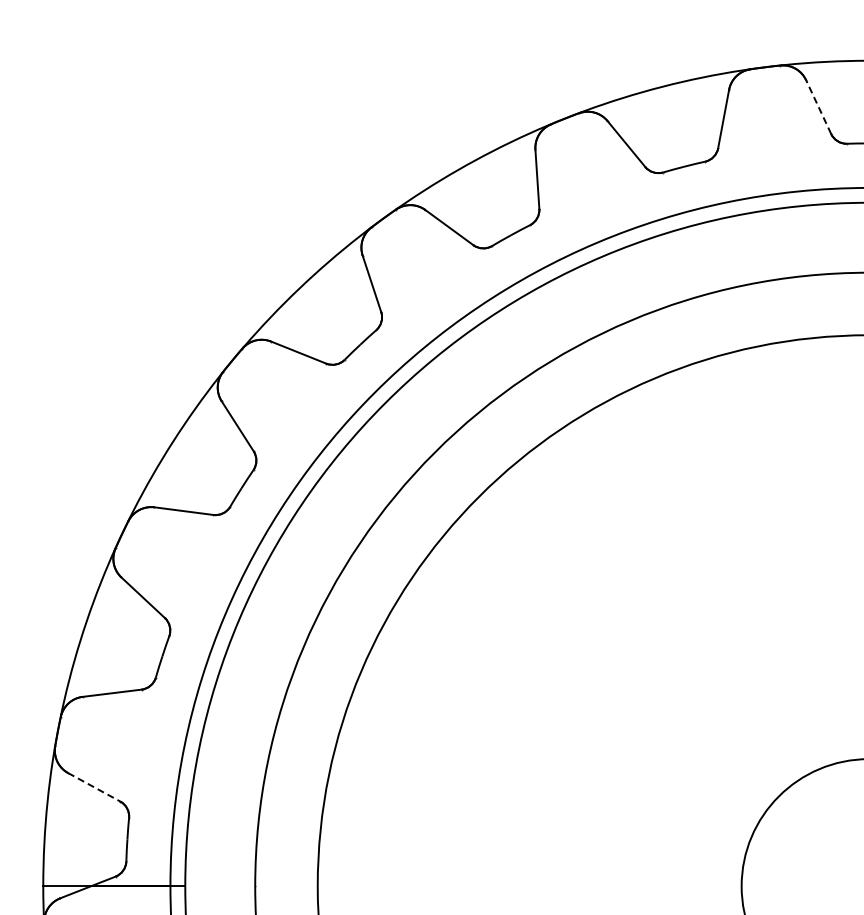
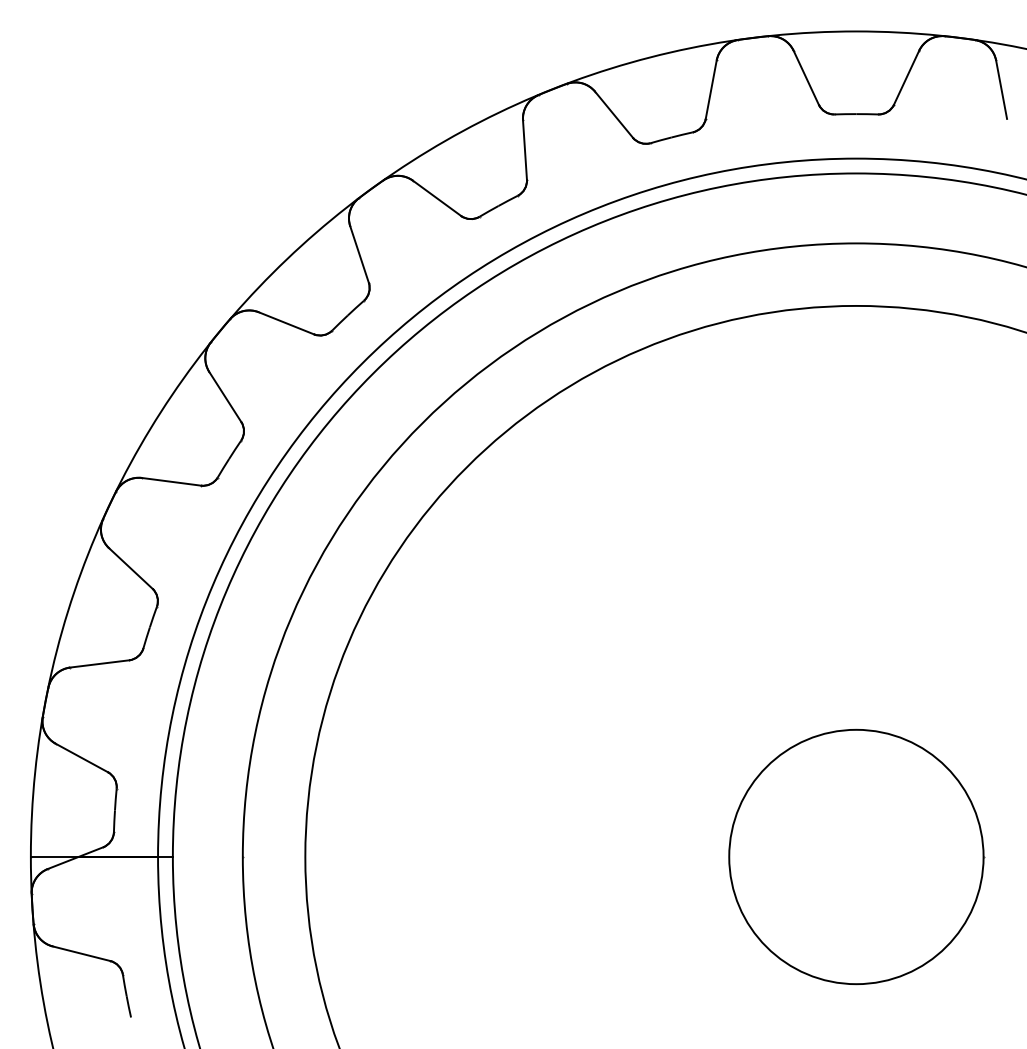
line: (818, 106) -> (806, 77), dashed -> solid
line: (93, 786) -> (81, 757), dashed -> solid

